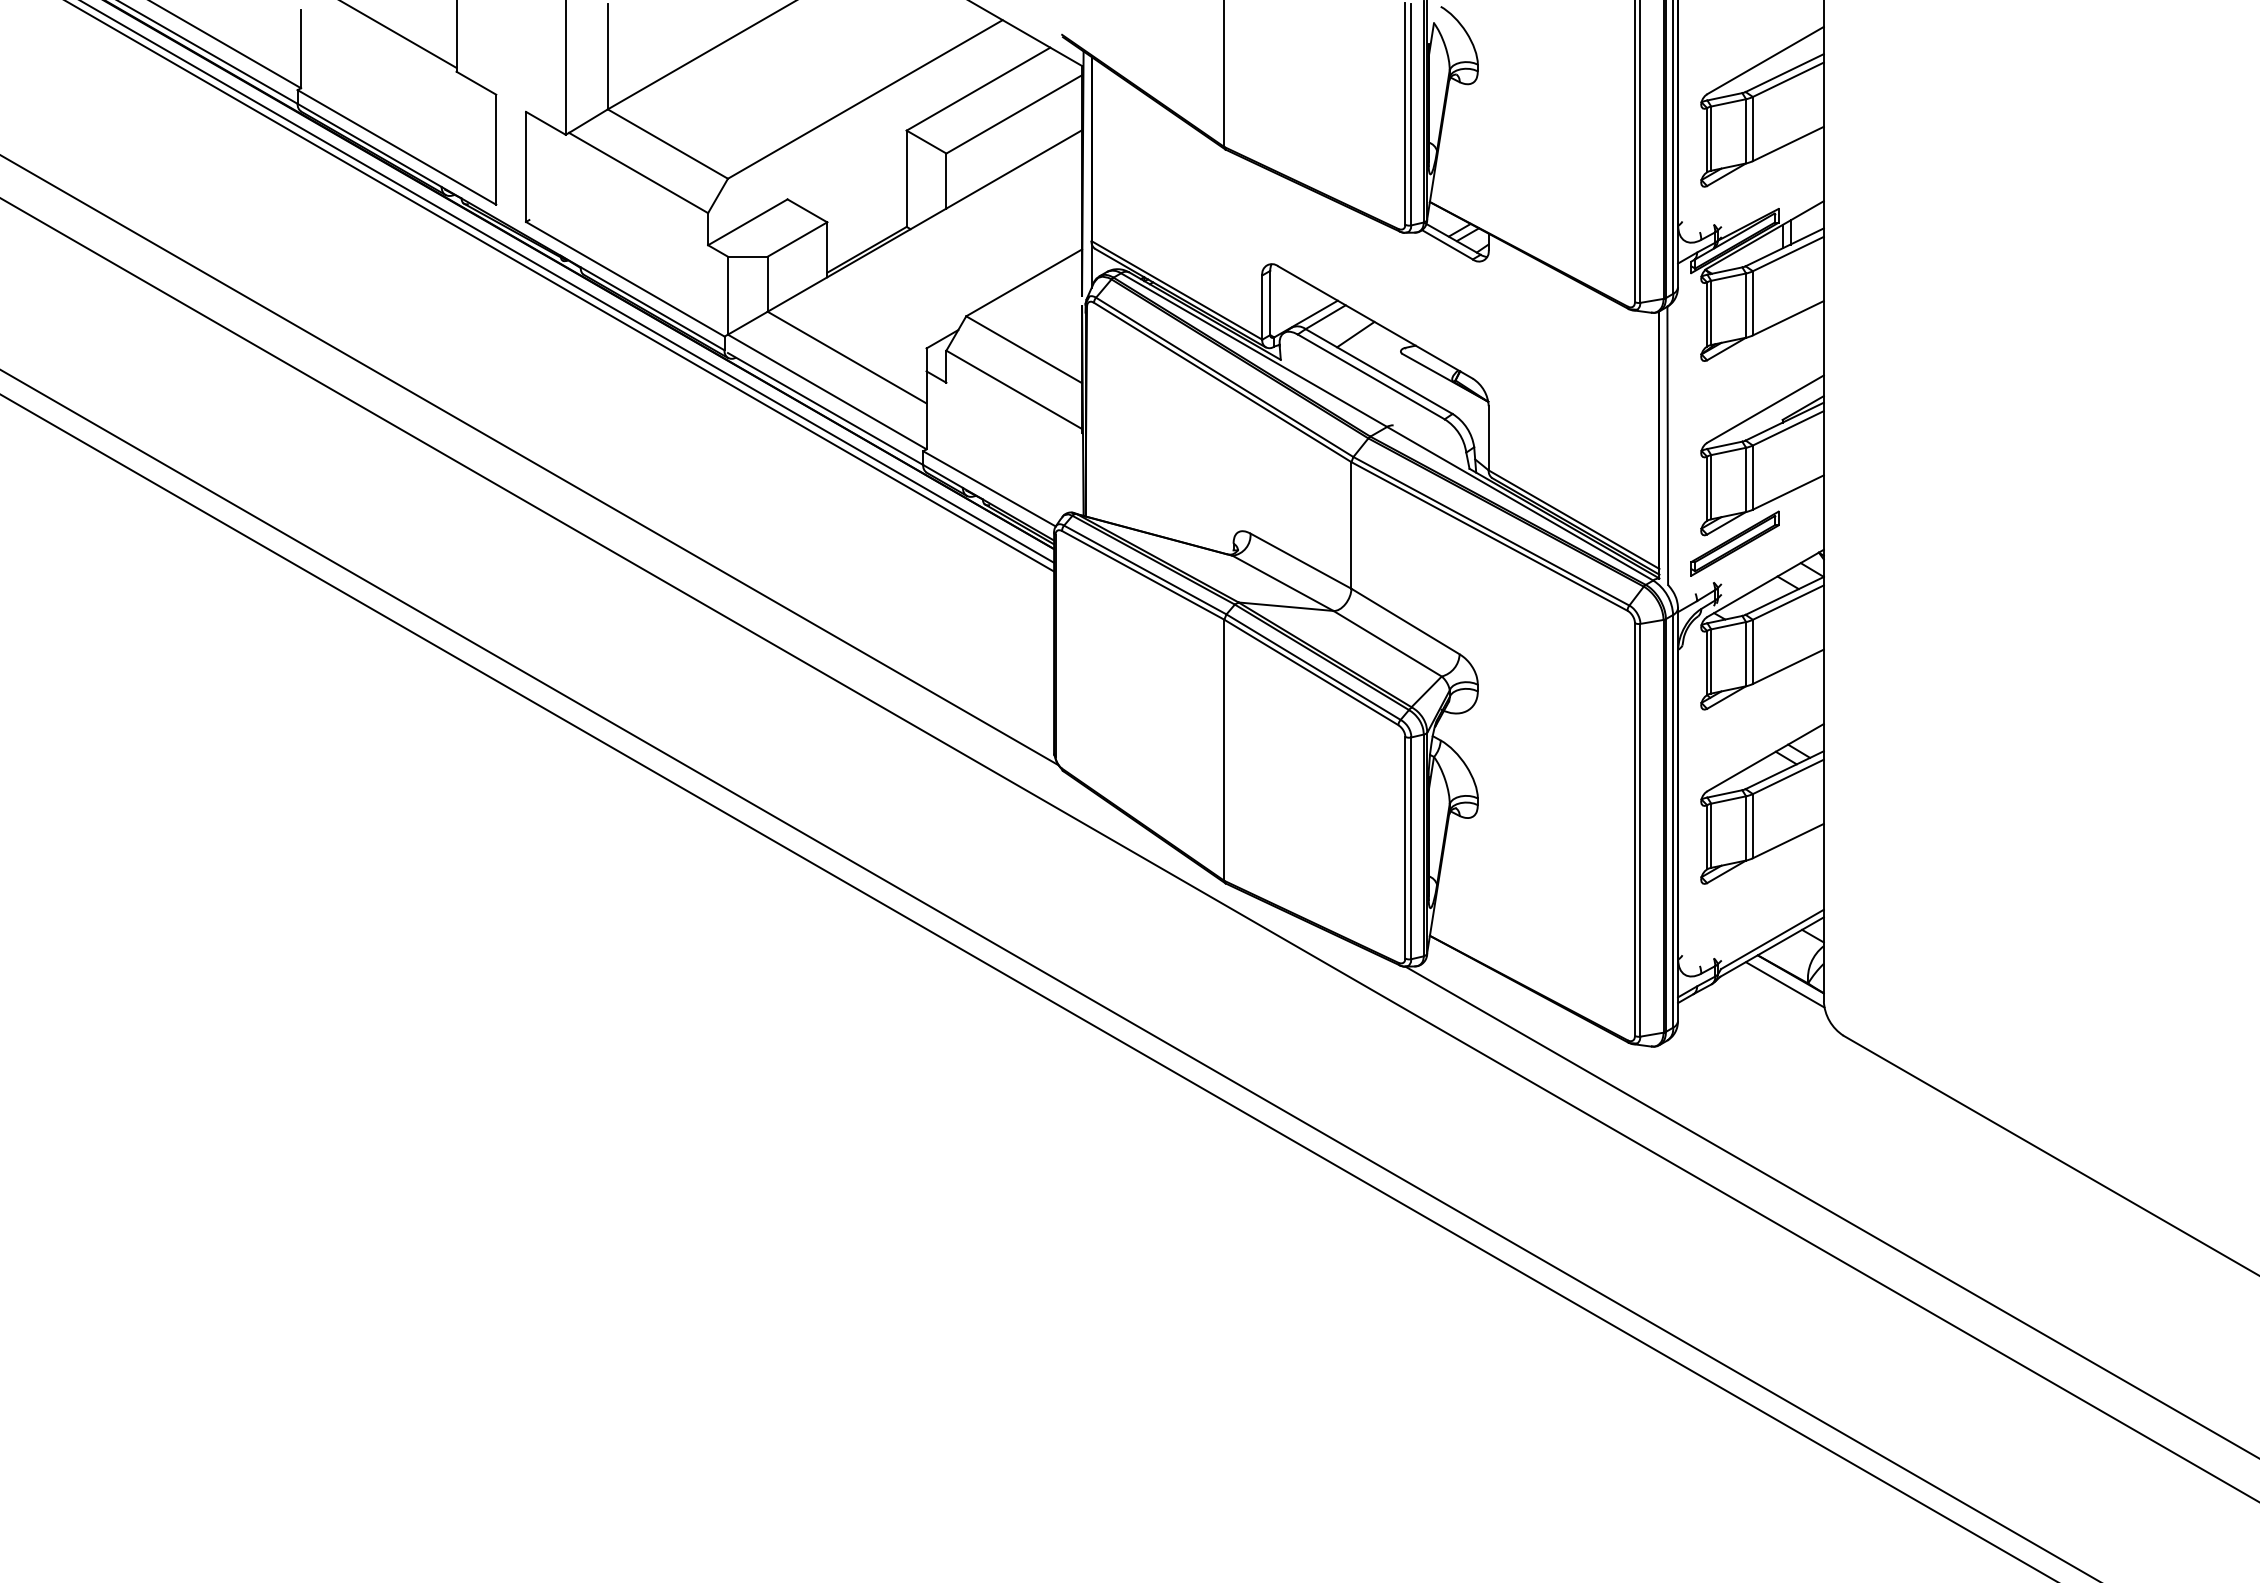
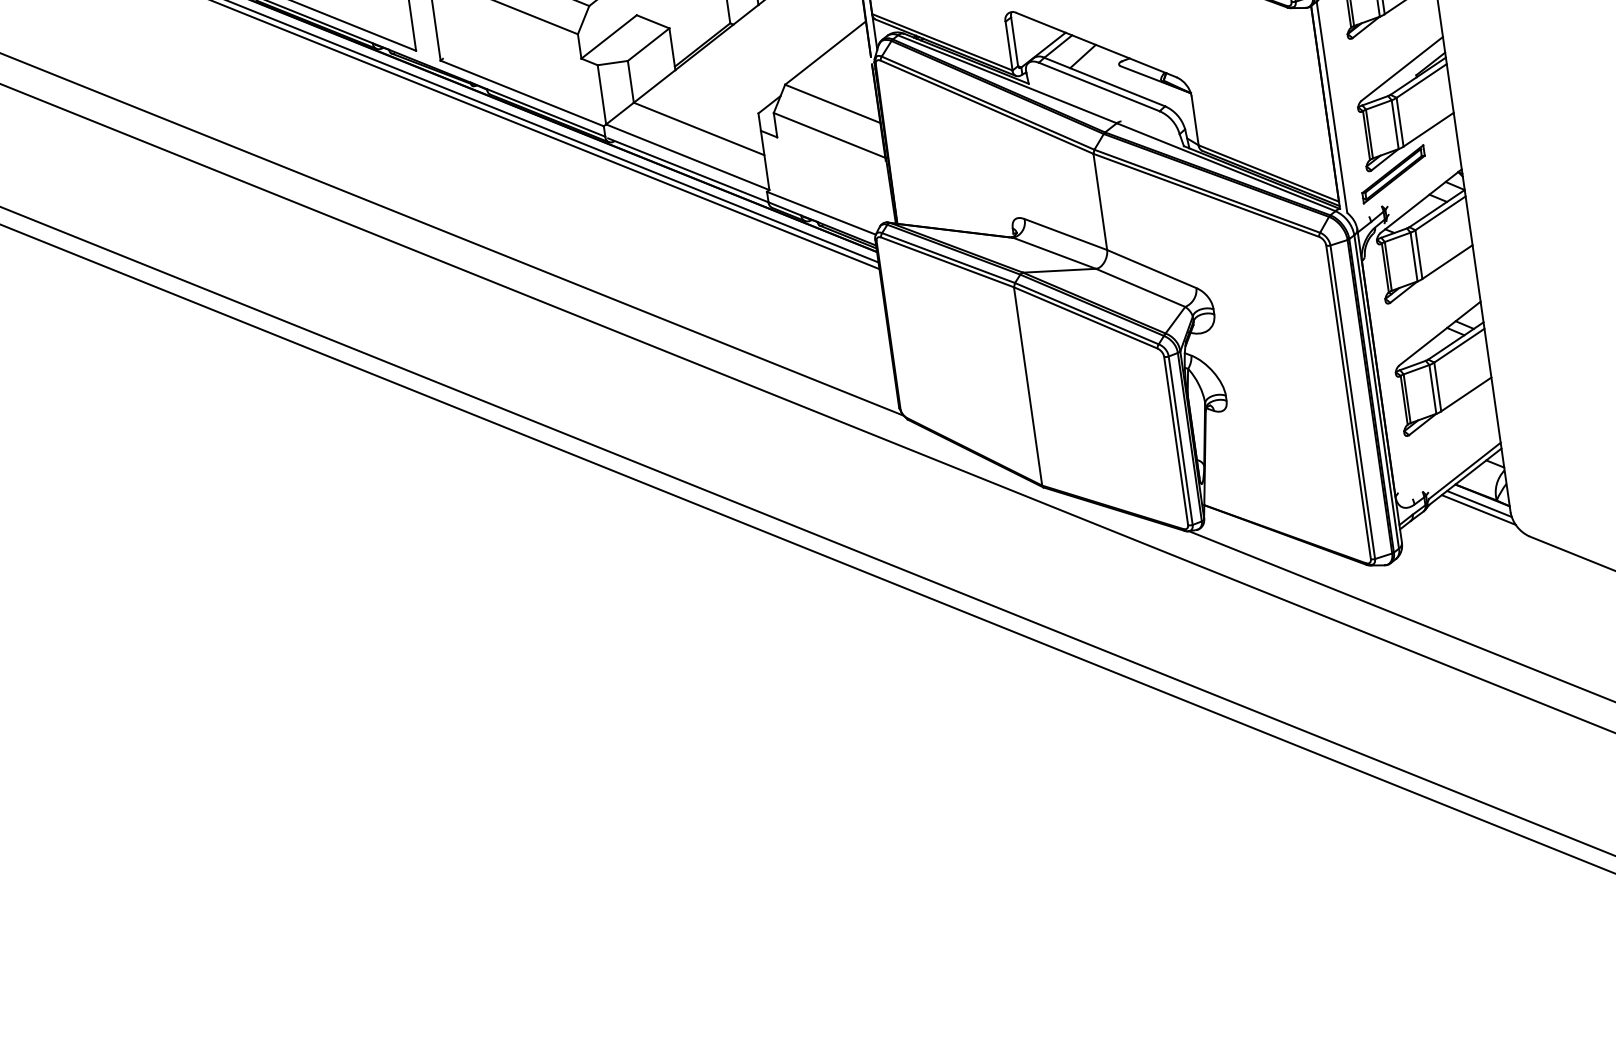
line: (1783, 992) -> (1478, 509), added

